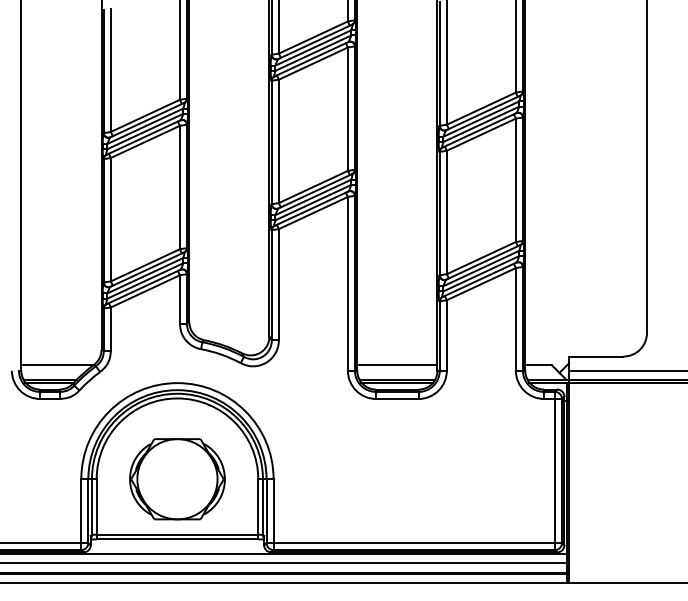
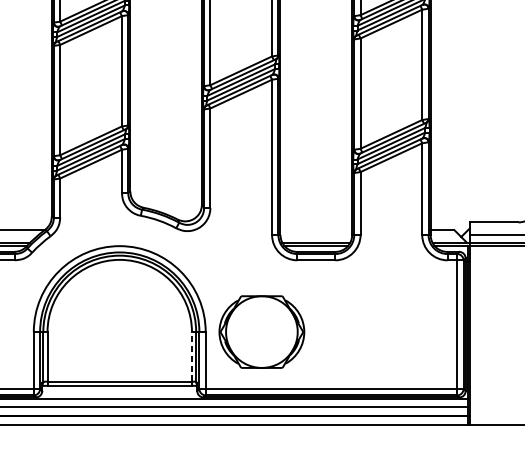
line: (397, 365) -> (316, 230), removed
part: (177, 479) -> (261, 332), moved
line: (258, 506) -> (192, 356), solid -> dashed

